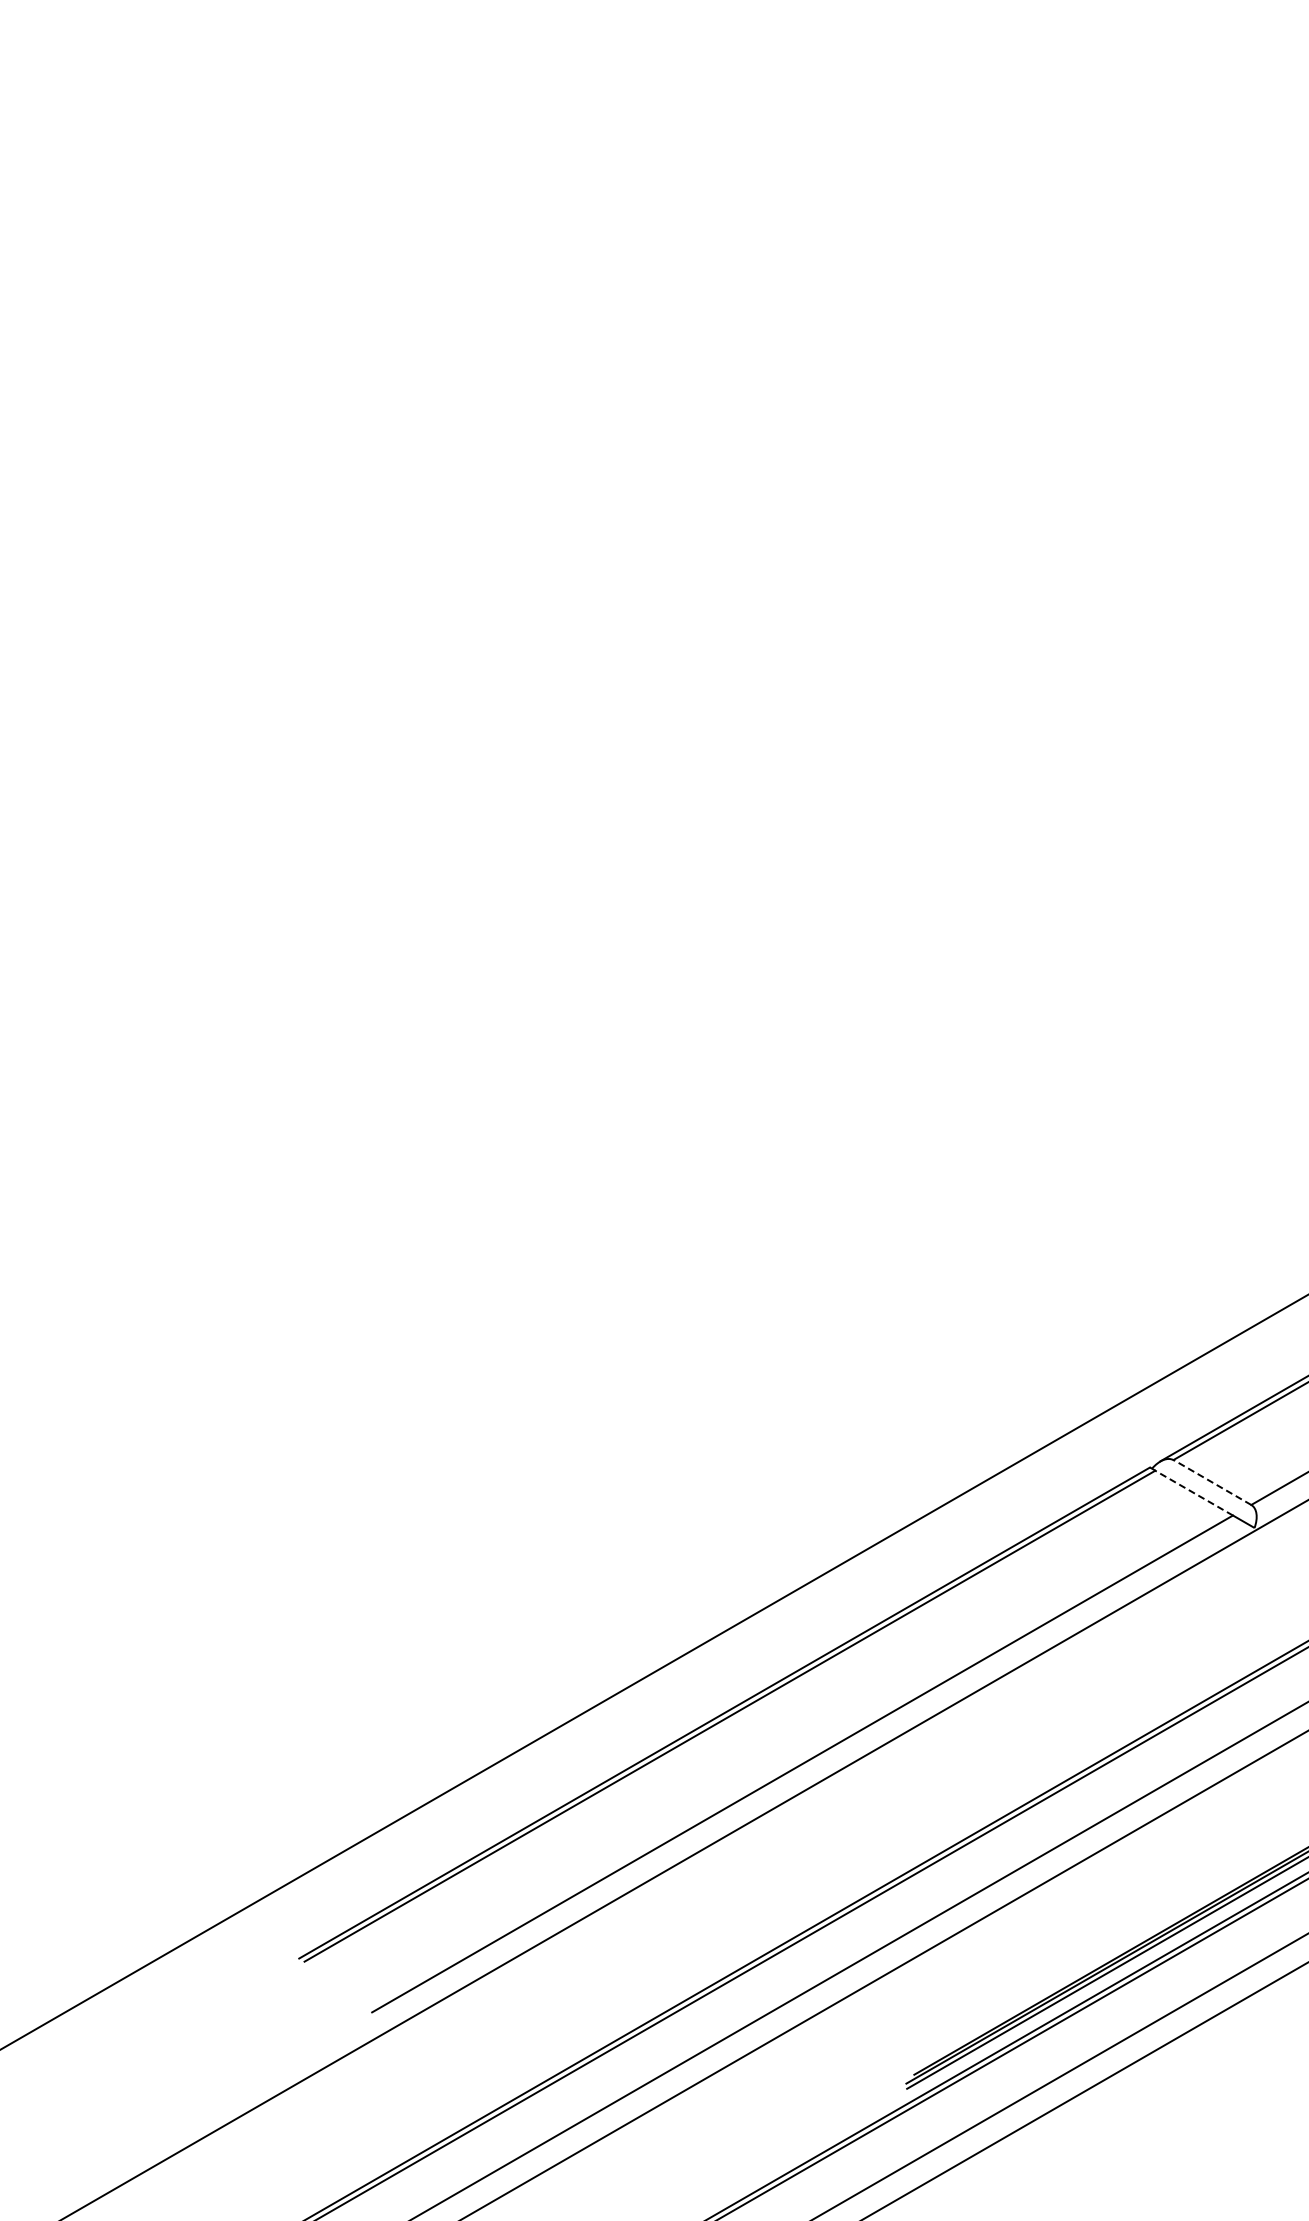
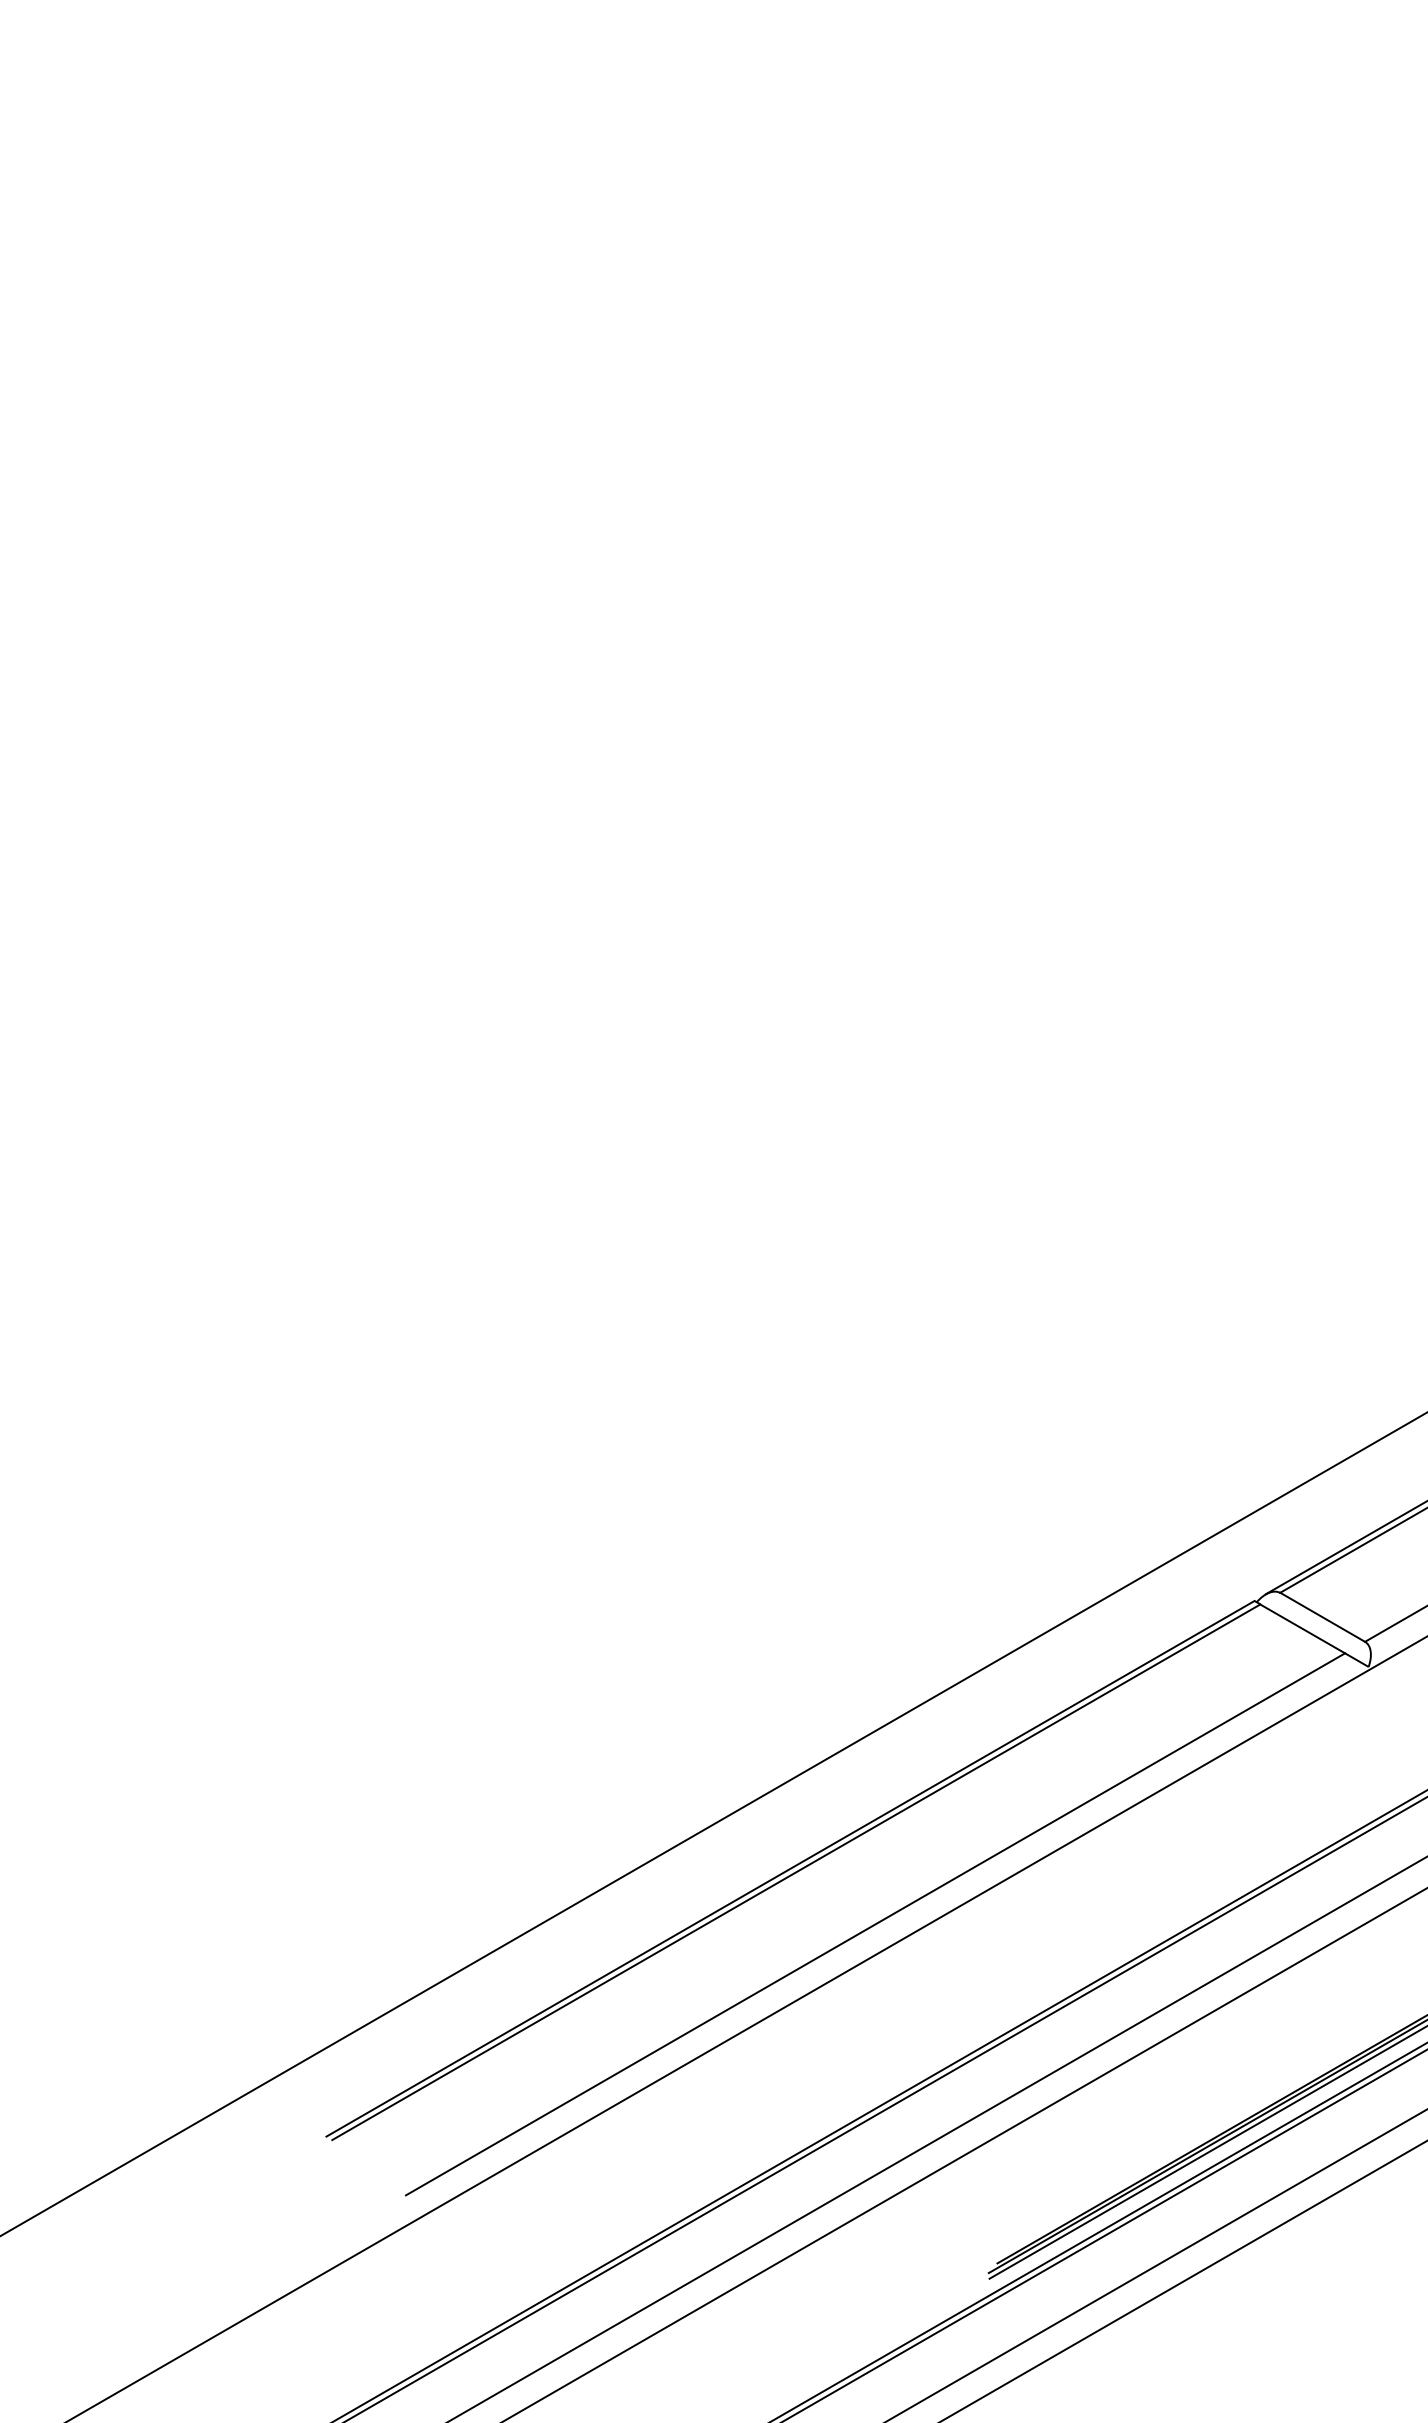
line: (1212, 1482) -> (1322, 1617), dashed -> solid
line: (1194, 1493) -> (1303, 1629), dashed -> solid

